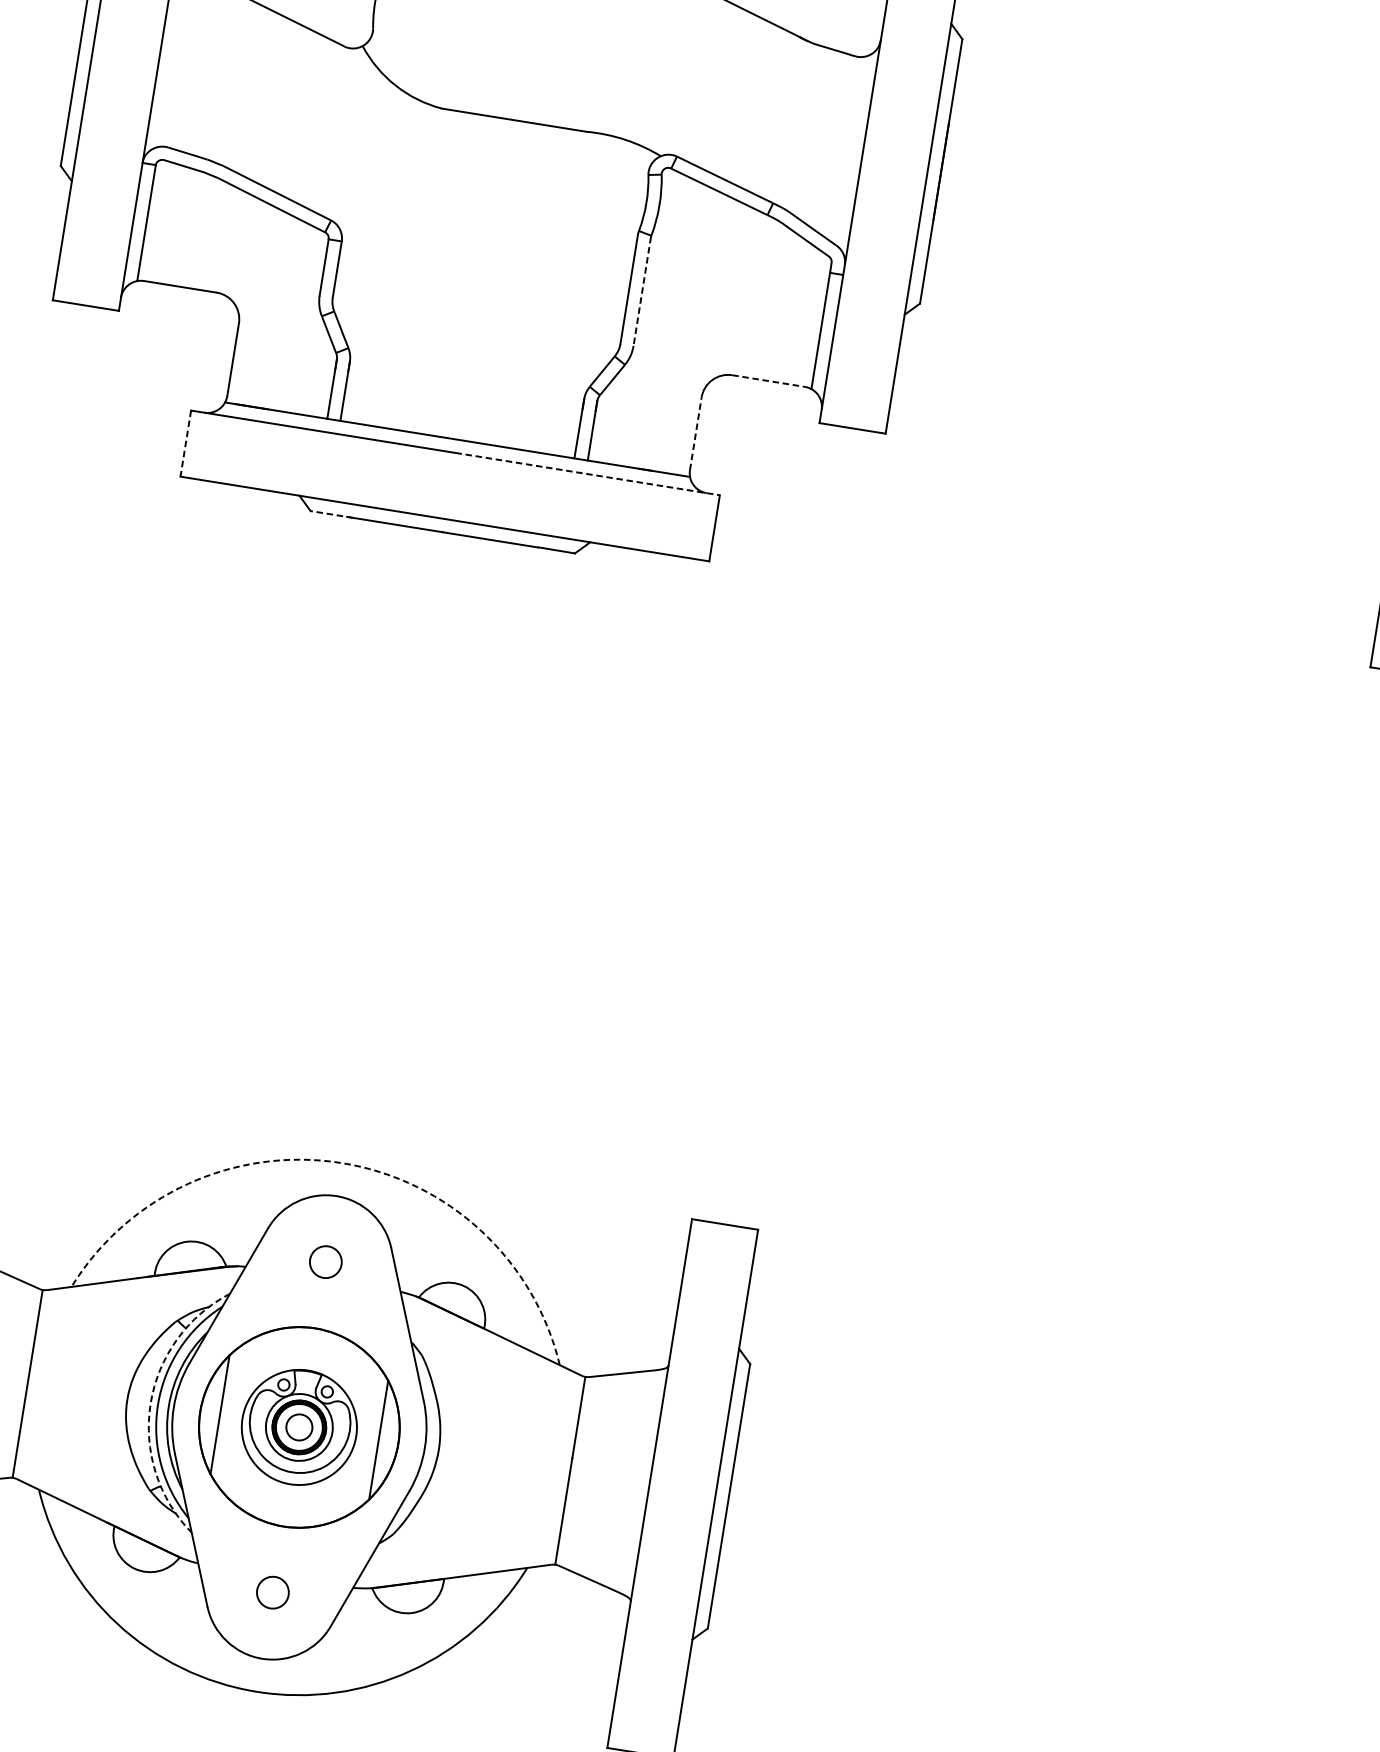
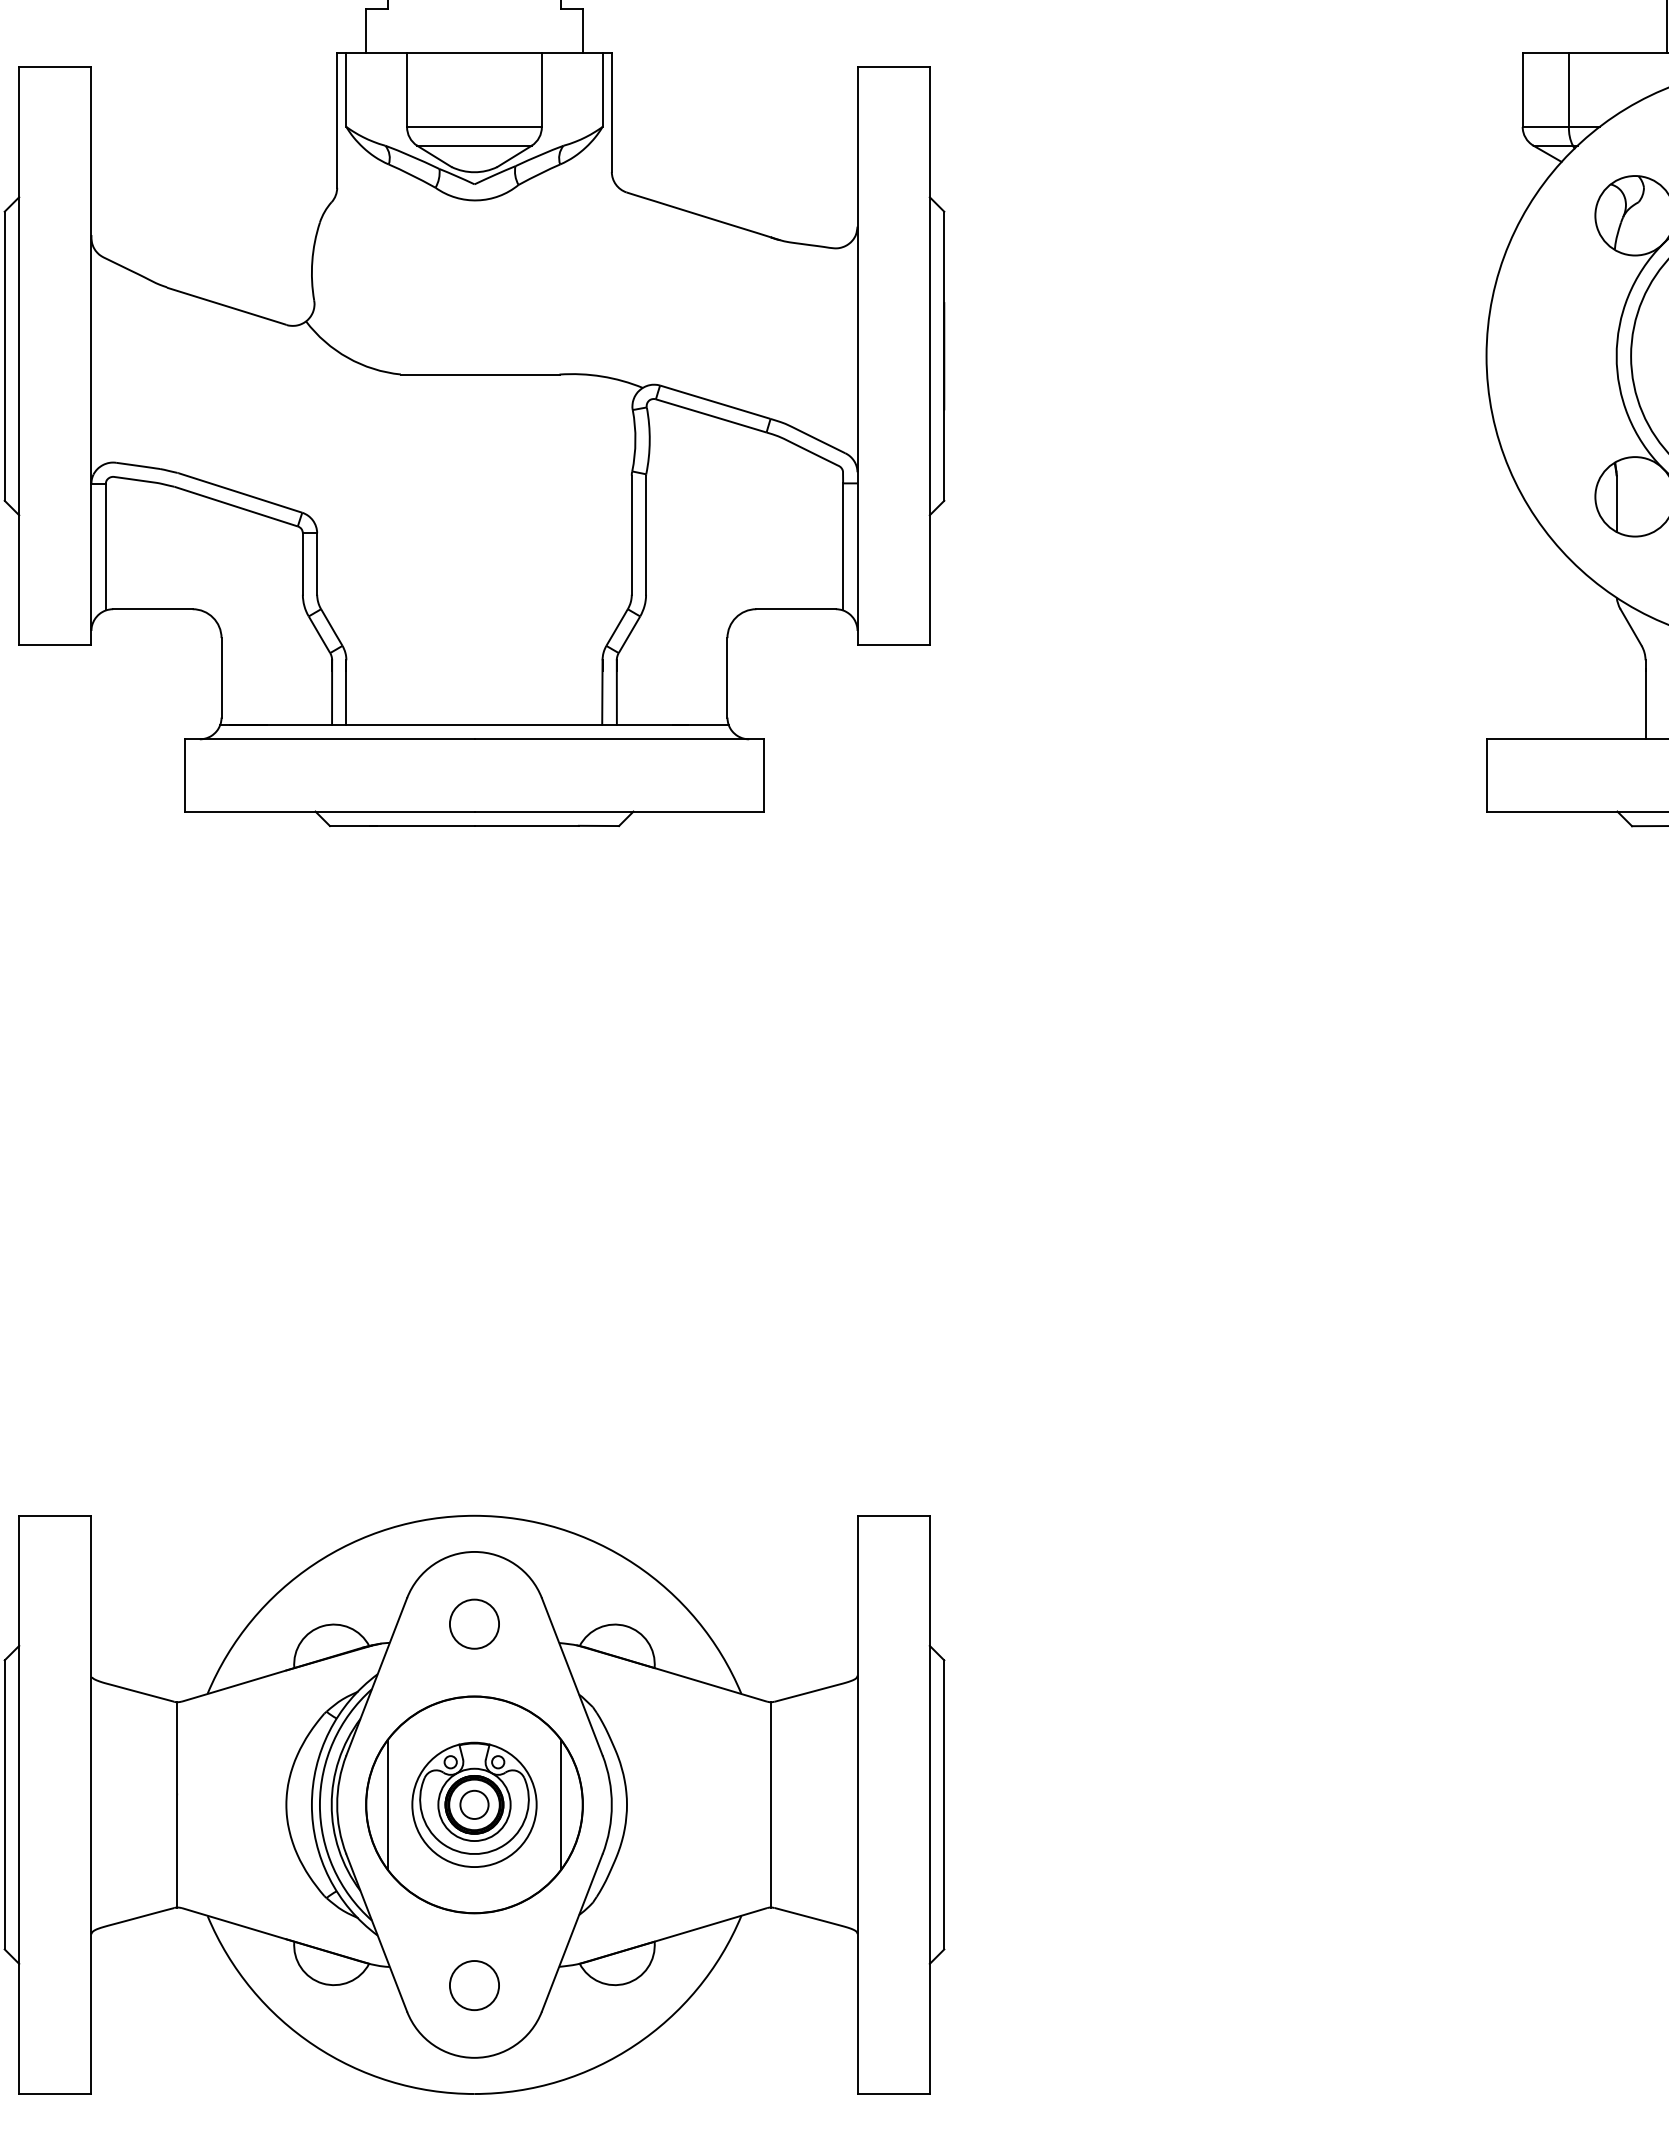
line: (642, 291) -> (646, 535), dashed -> solid
line: (768, 381) -> (796, 609), dashed -> solid
line: (695, 433) -> (727, 677), dashed -> solid
line: (185, 443) -> (185, 775), dashed -> solid
line: (588, 474) -> (619, 739), dashed -> solid
line: (331, 514) -> (352, 826), dashed -> solid
arc: (341, 1162) -> (474, 1515), dashed -> solid
circle: (325, 1261) -> (474, 1623), size x1.43
arc: (150, 1403) -> (311, 1804), dashed -> solid
circle: (272, 1592) -> (474, 1985), size x1.43

